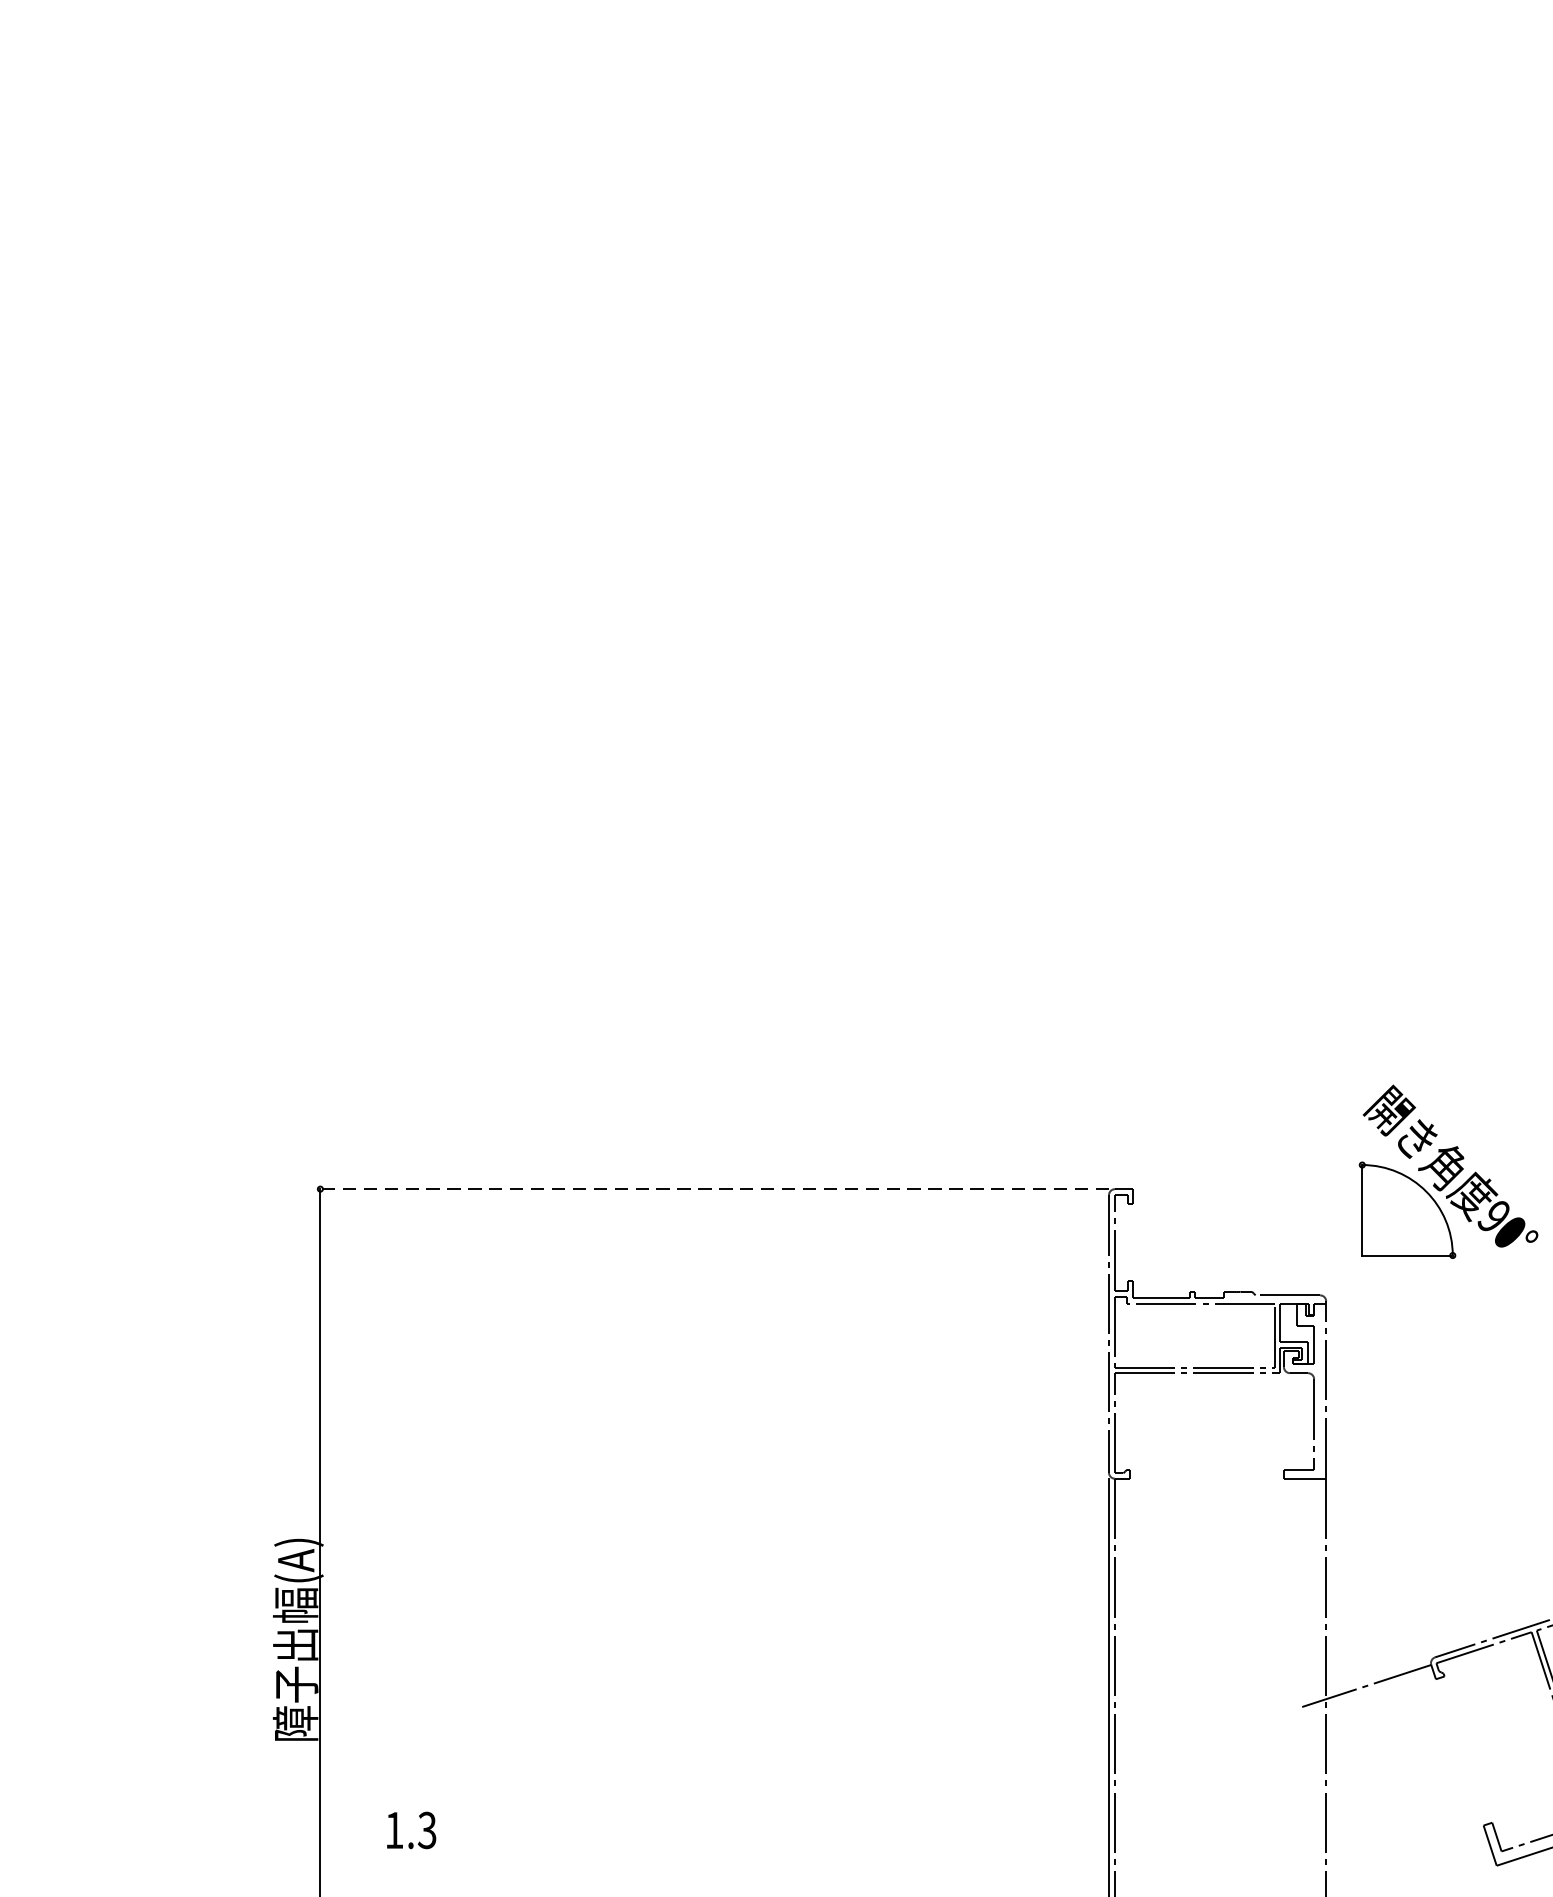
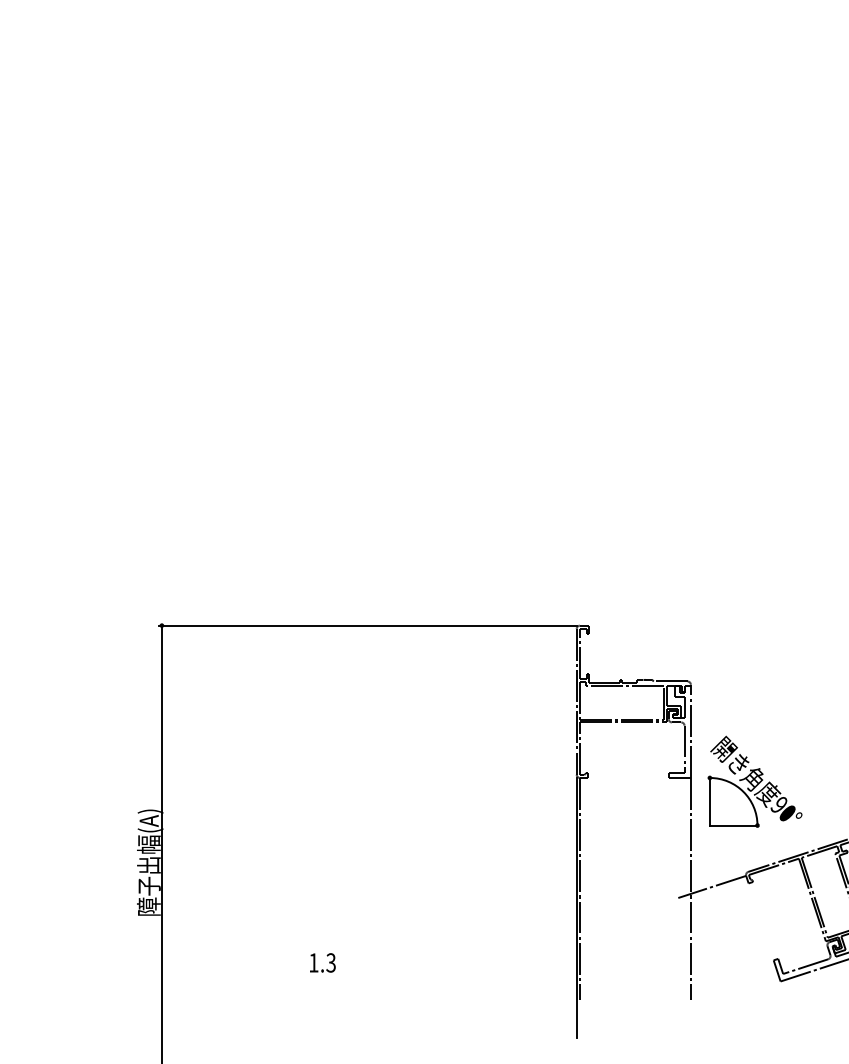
part: (1447, 1171) -> (754, 781), moved
line: (711, 1188) -> (367, 625), dashed -> solid
text: (410, 1829) -> (322, 962), moved

